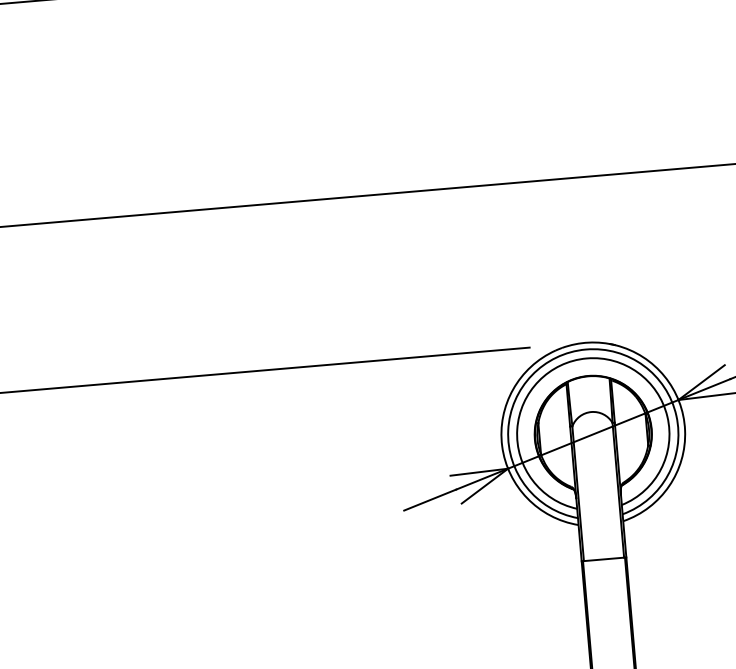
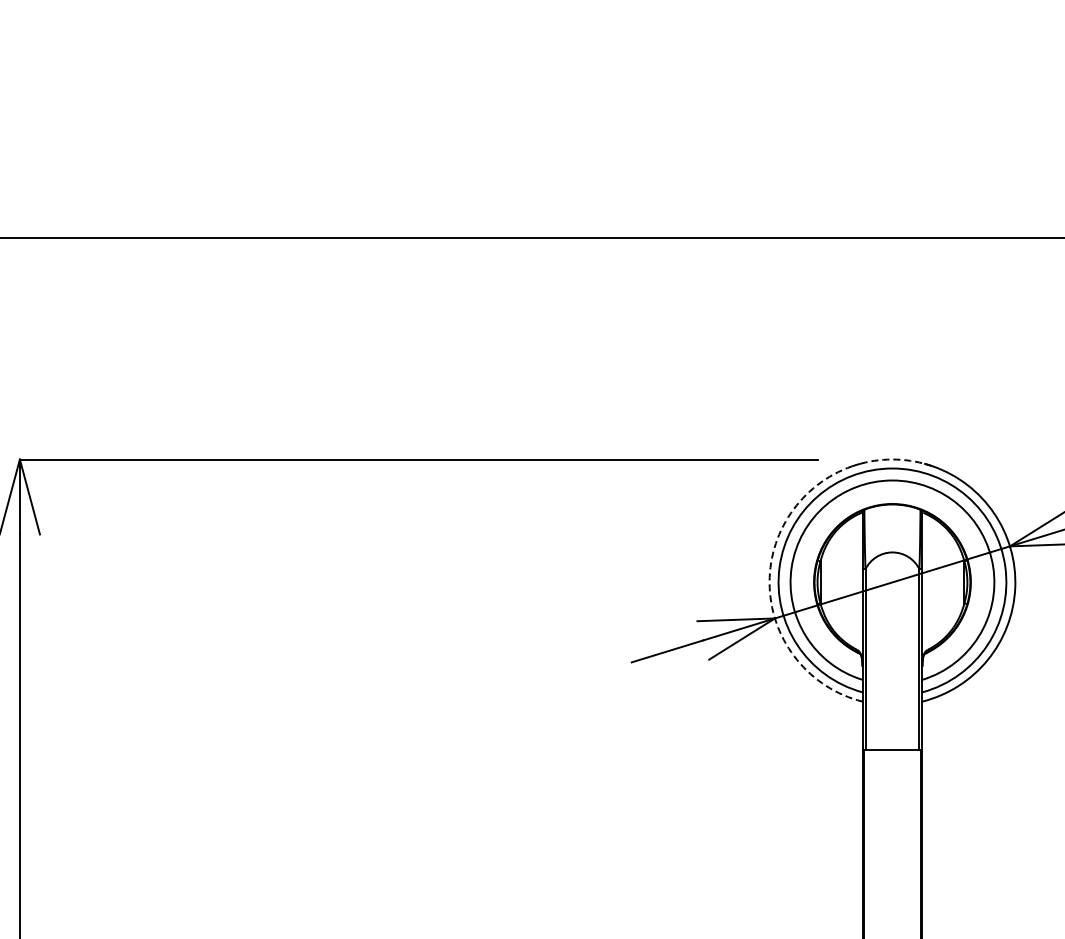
arc: (588, 342) -> (896, 459), solid -> dashed
arc: (502, 446) -> (769, 587), solid -> dashed

